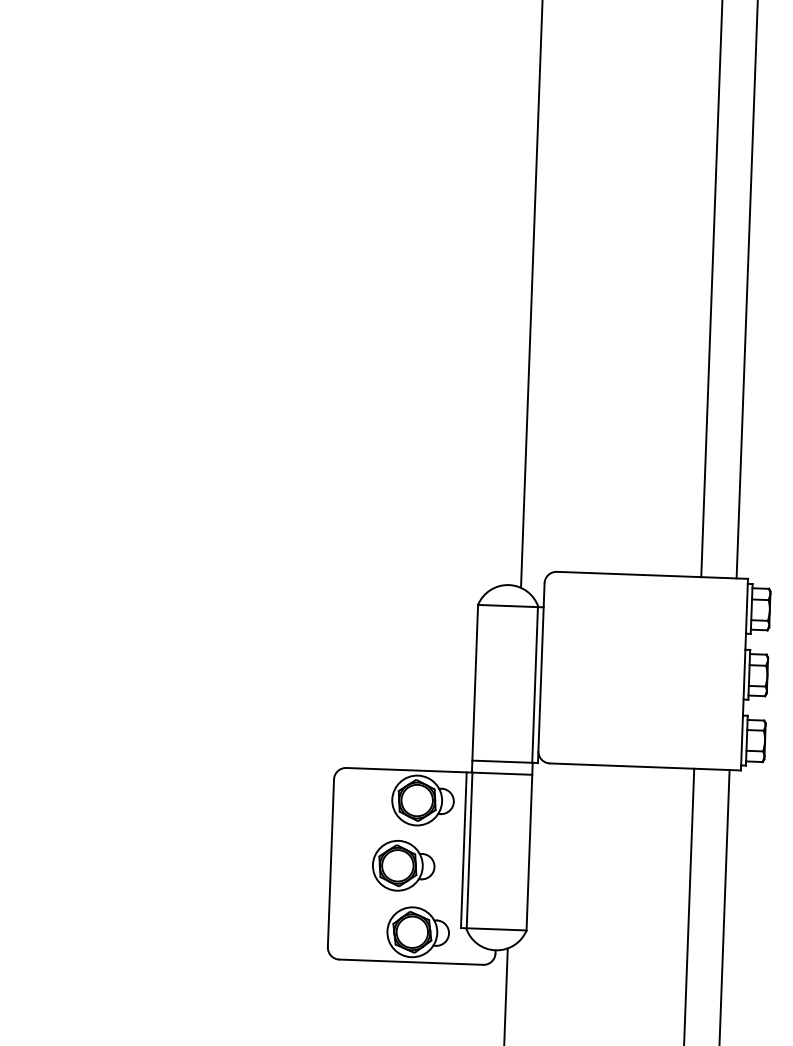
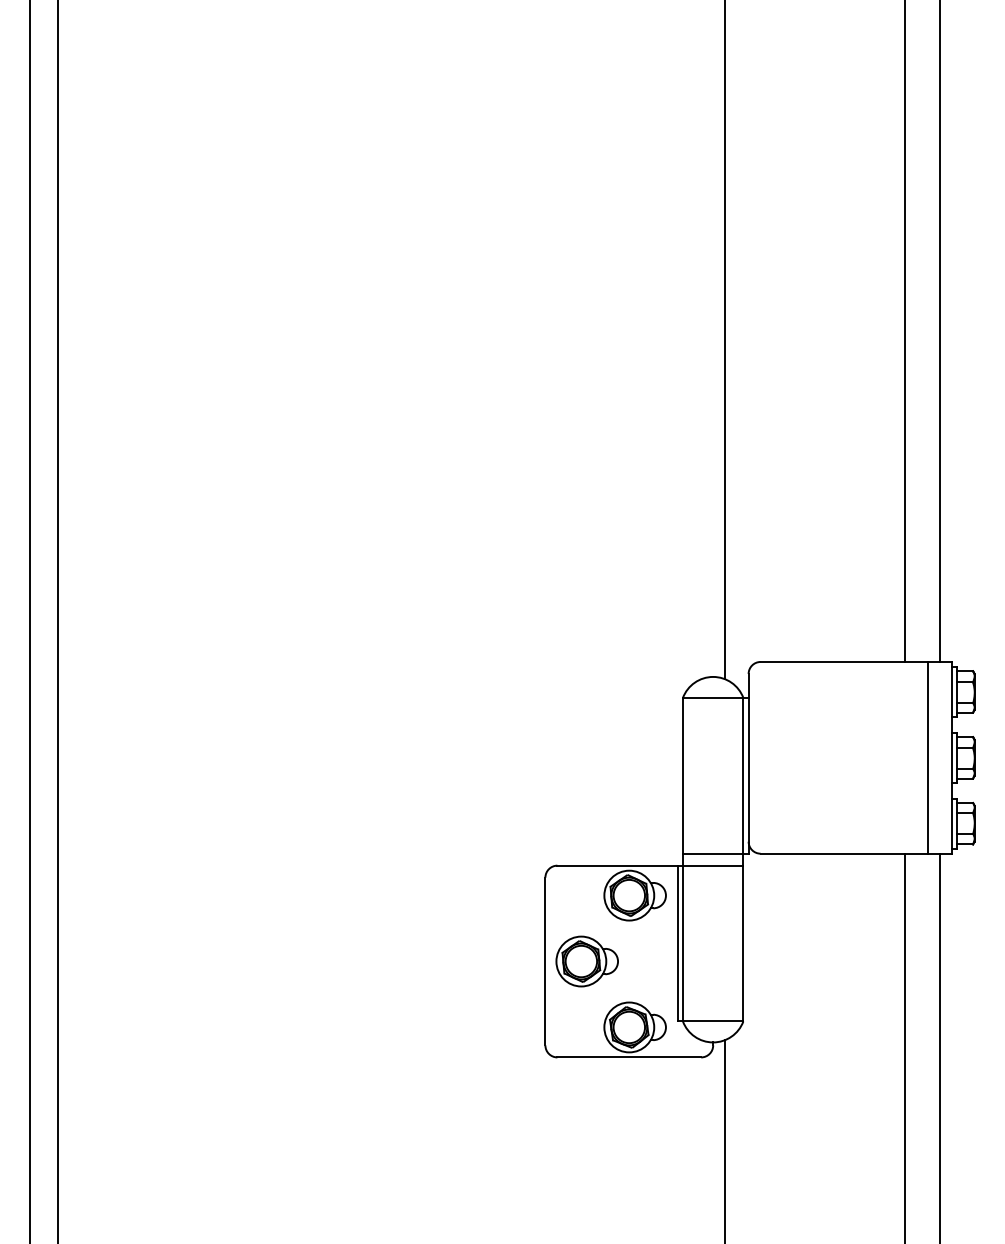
line: (721, 673) -> (928, 757), added
part: (402, 865) -> (586, 961), moved

